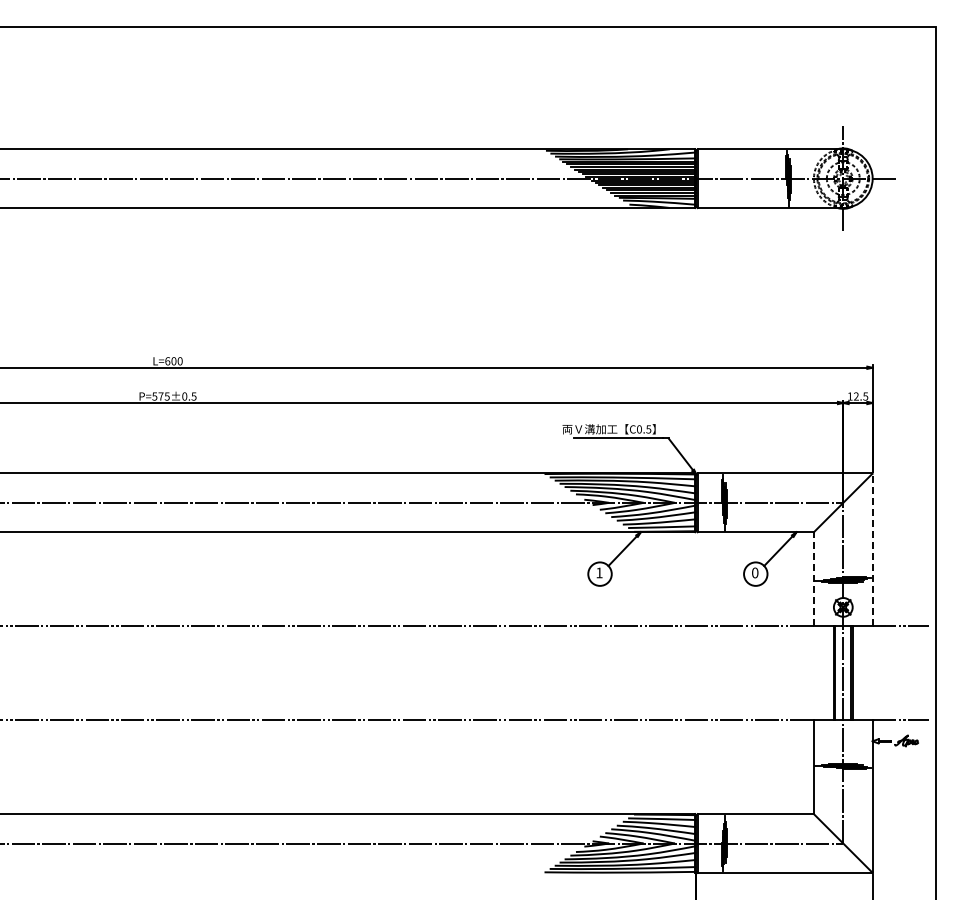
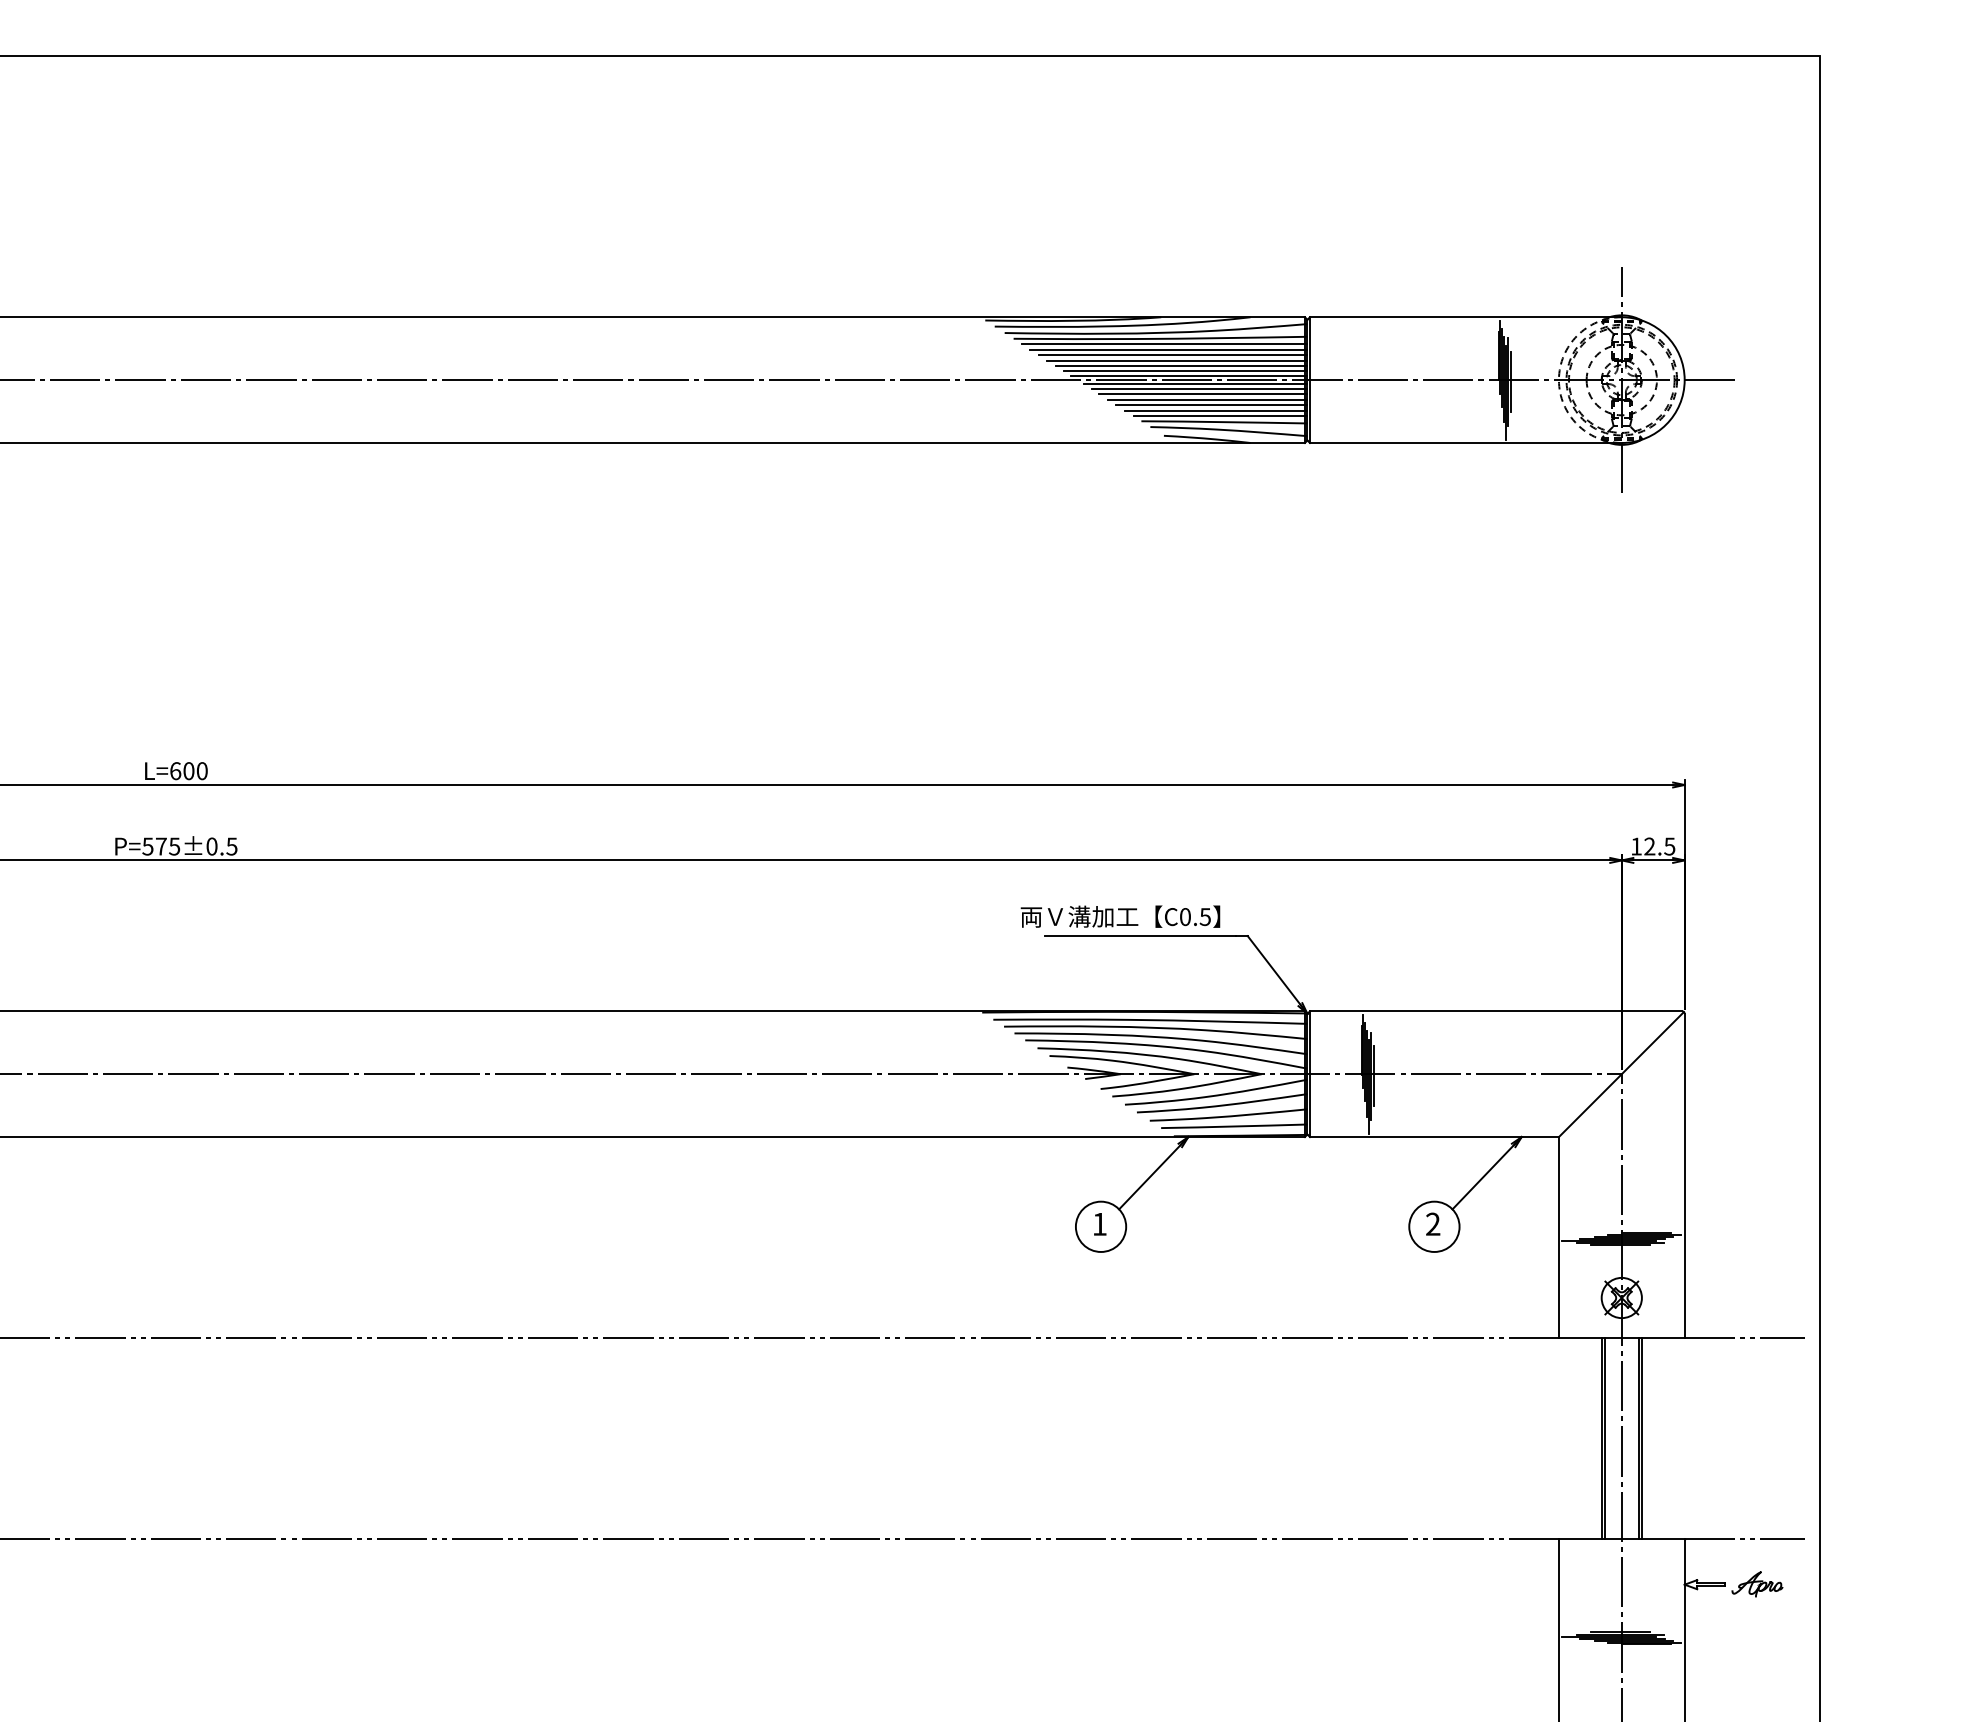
line: (872, 550) -> (1684, 1176), dashed -> solid
text: (755, 572) -> (1433, 1223), 0 -> 2
line: (813, 579) -> (1557, 1238), dashed -> solid

